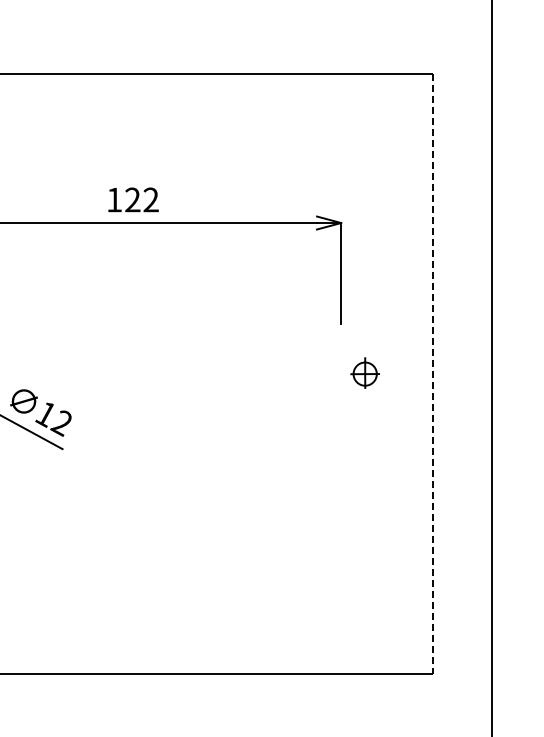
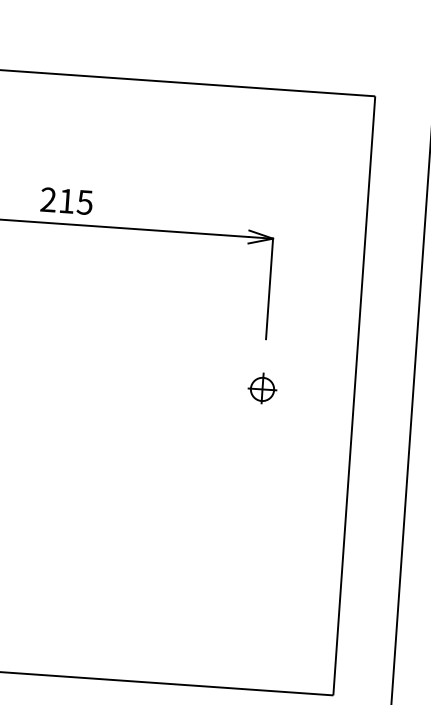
text: (132, 199) -> (66, 200), 122 -> 215
part: (364, 372) -> (261, 387), moved
line: (433, 374) -> (354, 396), dashed -> solid

